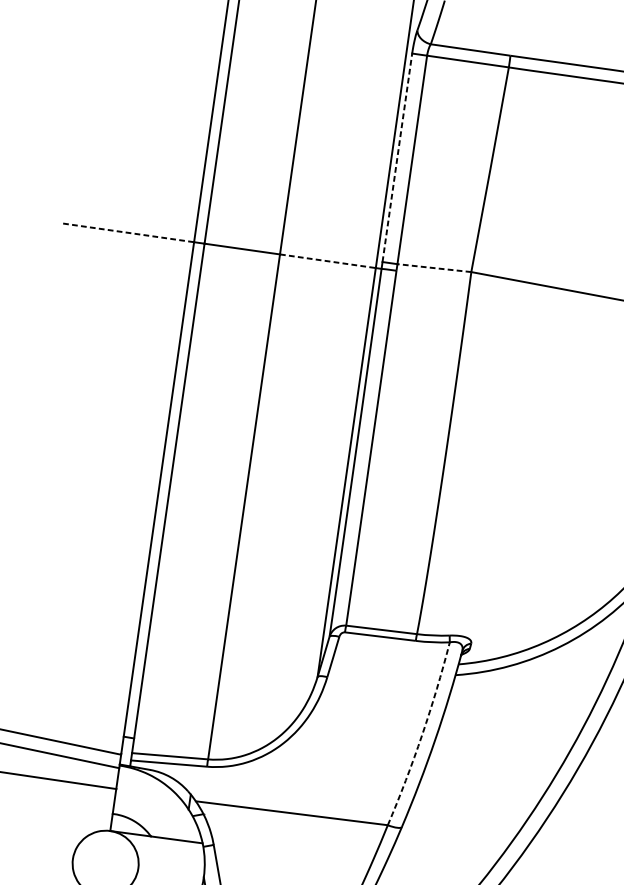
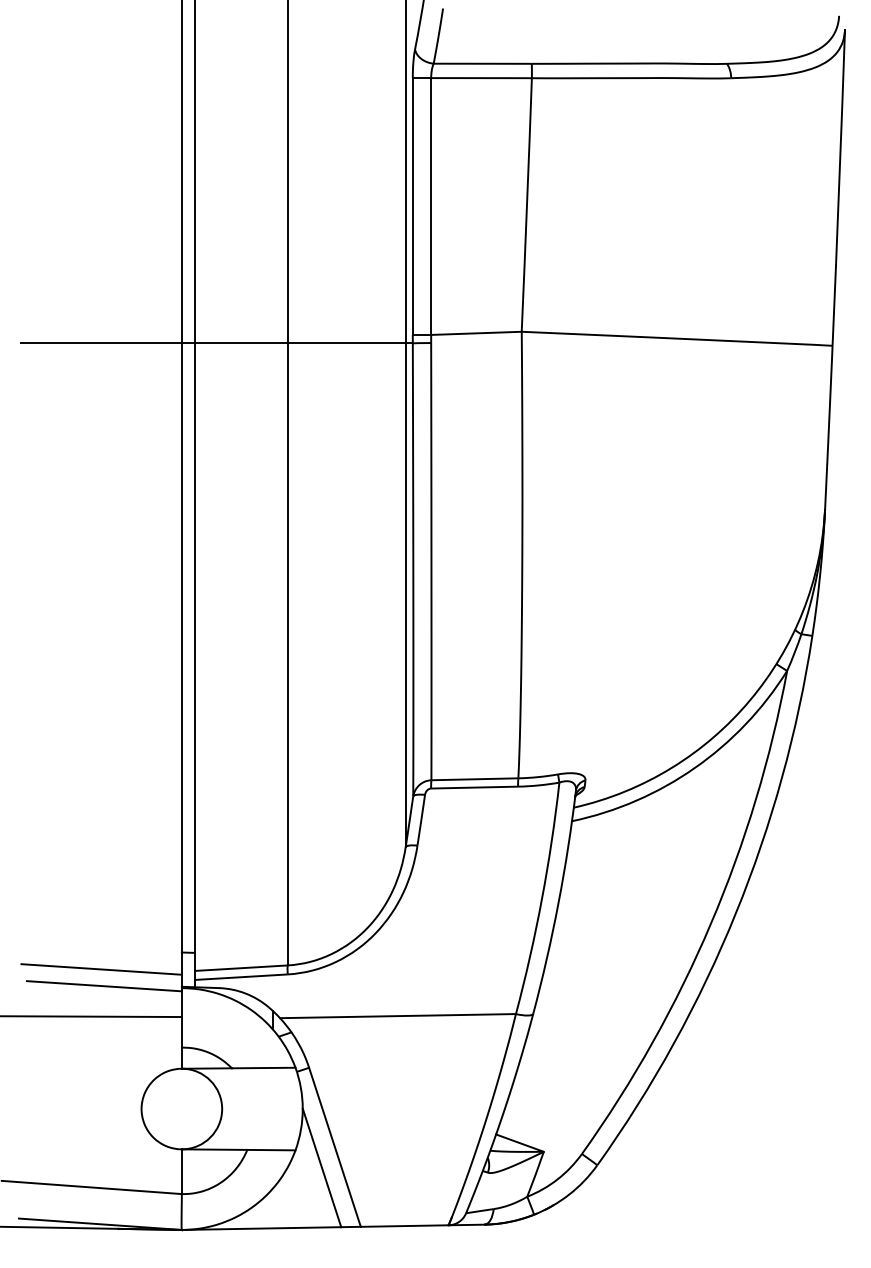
line: (397, 157) -> (412, 206), dashed -> solid
line: (128, 233) -> (101, 343), dashed -> solid
line: (328, 261) -> (347, 343), dashed -> solid
line: (433, 268) -> (475, 333), dashed -> solid
arc: (421, 735) -> (541, 899), dashed -> solid

